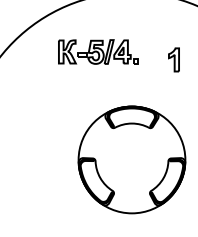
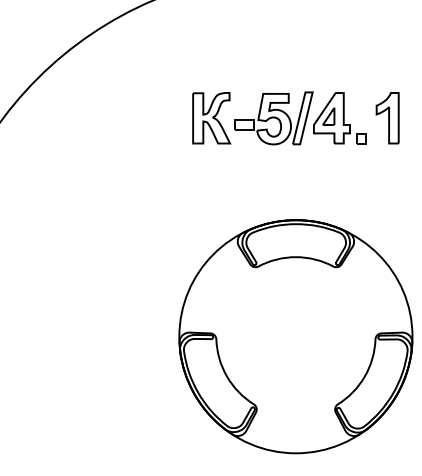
part: (98, 51) -> (279, 117), moved

